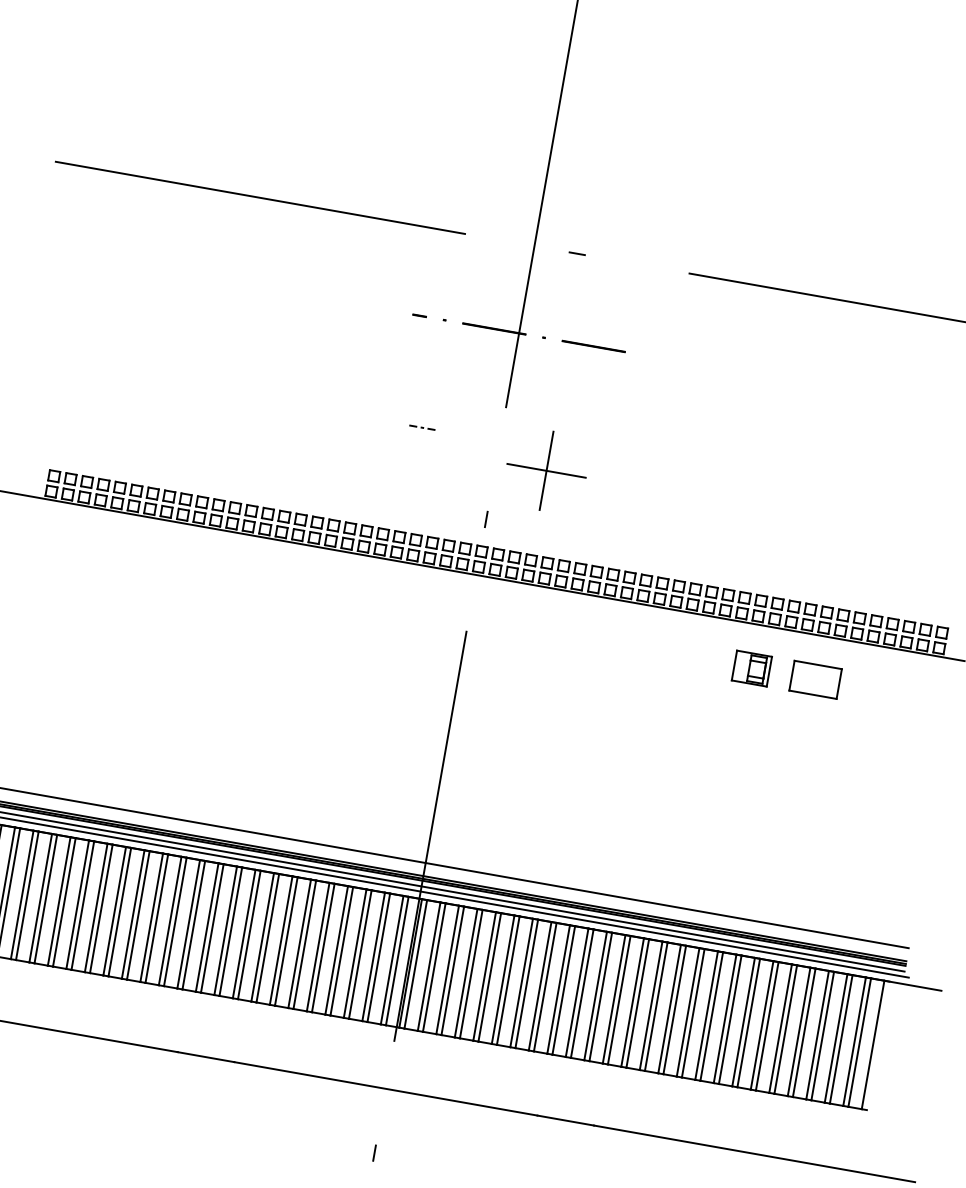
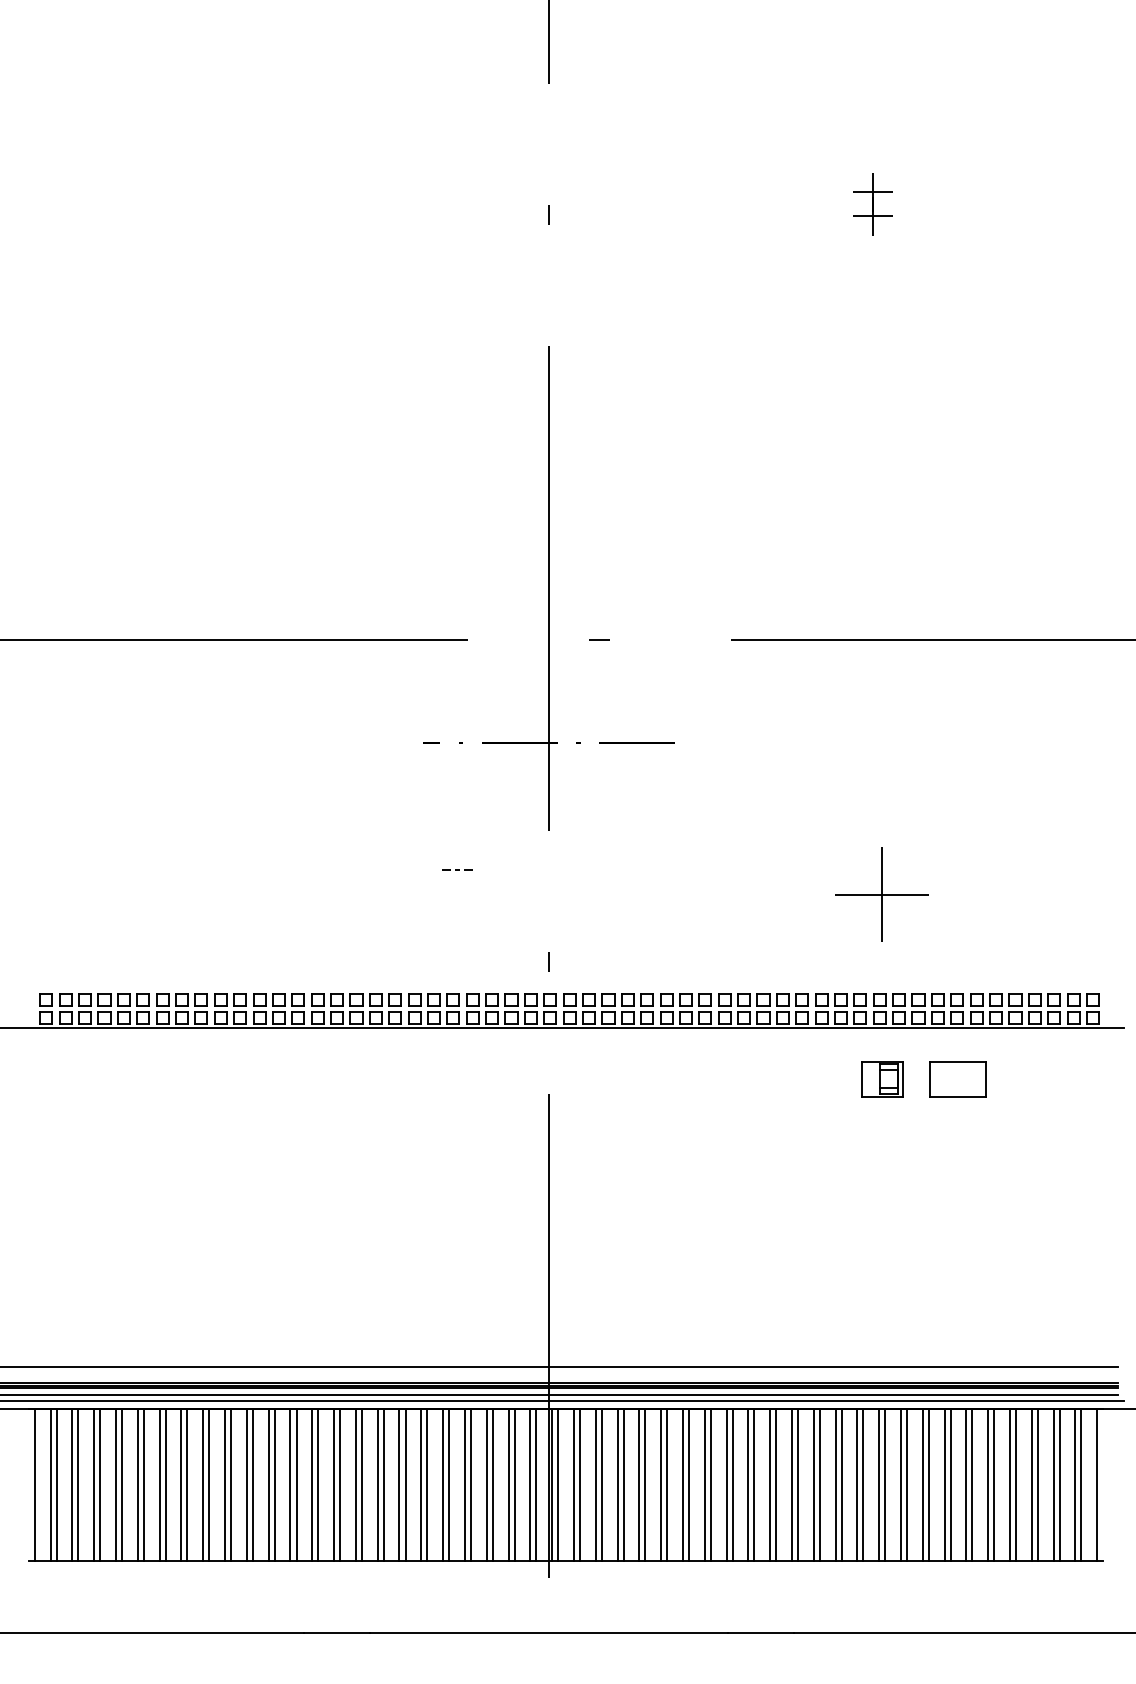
part: (545, 470) -> (881, 894), moved

